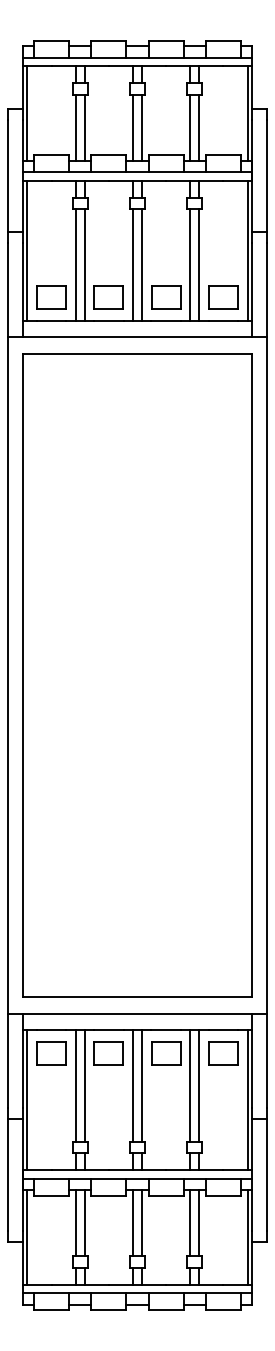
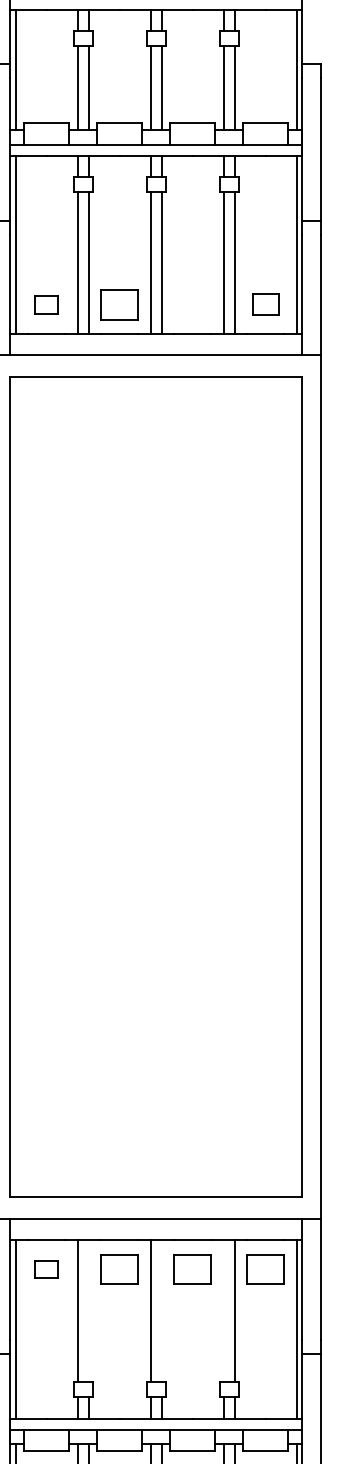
part: (51, 297) -> (46, 304), size x0.6
part: (166, 297) -> (193, 304), removed
part: (223, 297) -> (265, 304), size x0.7
part: (51, 1053) -> (46, 1269), size x0.6
line: (84, 1085) -> (88, 1310), removed
line: (141, 1085) -> (161, 1310), removed
line: (190, 1085) -> (223, 1310), removed

